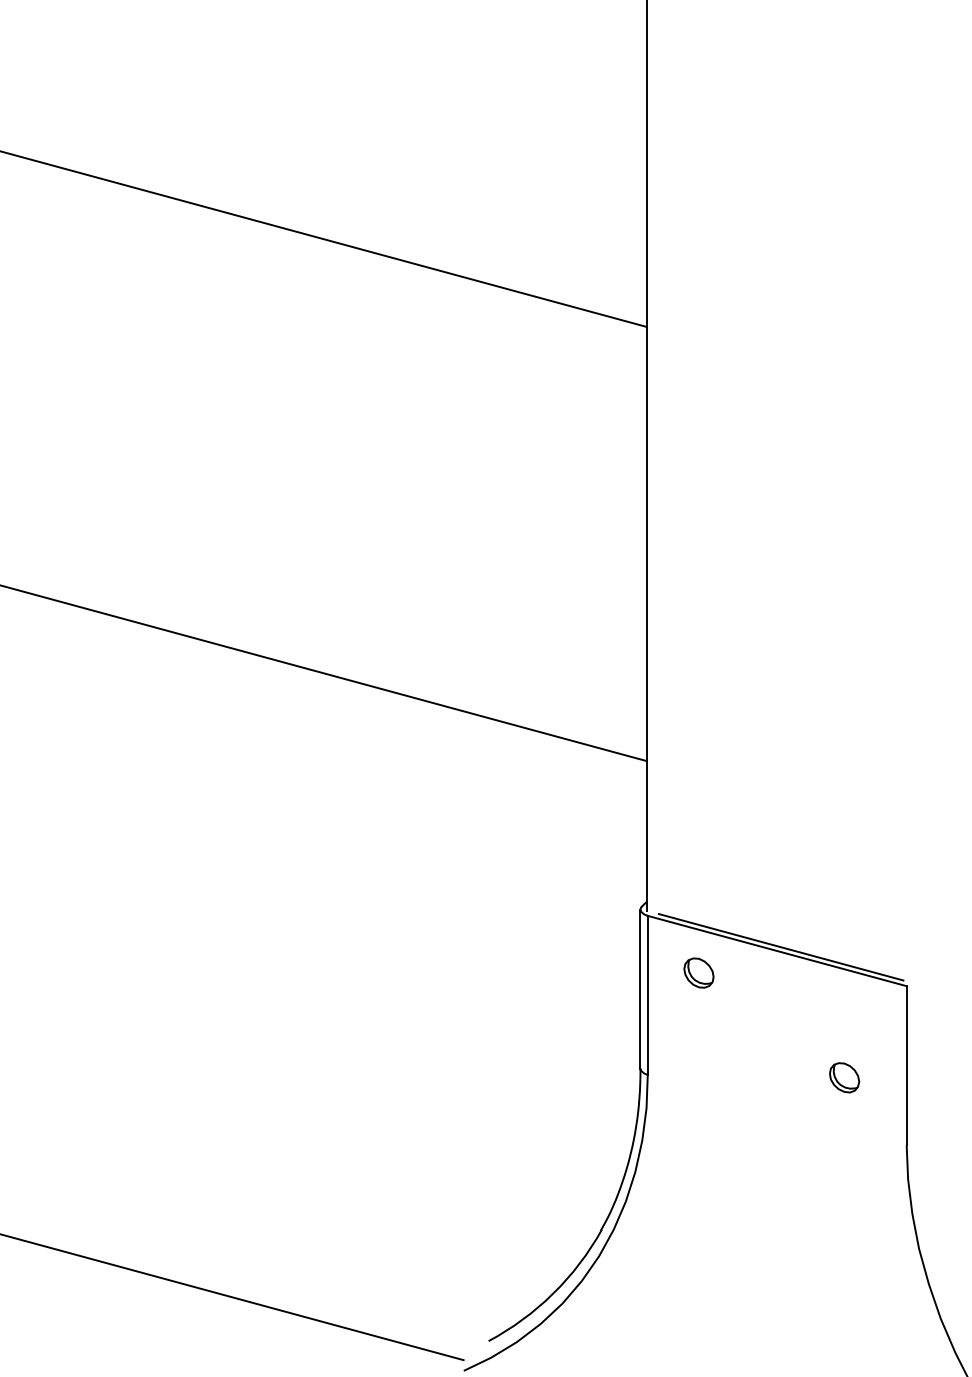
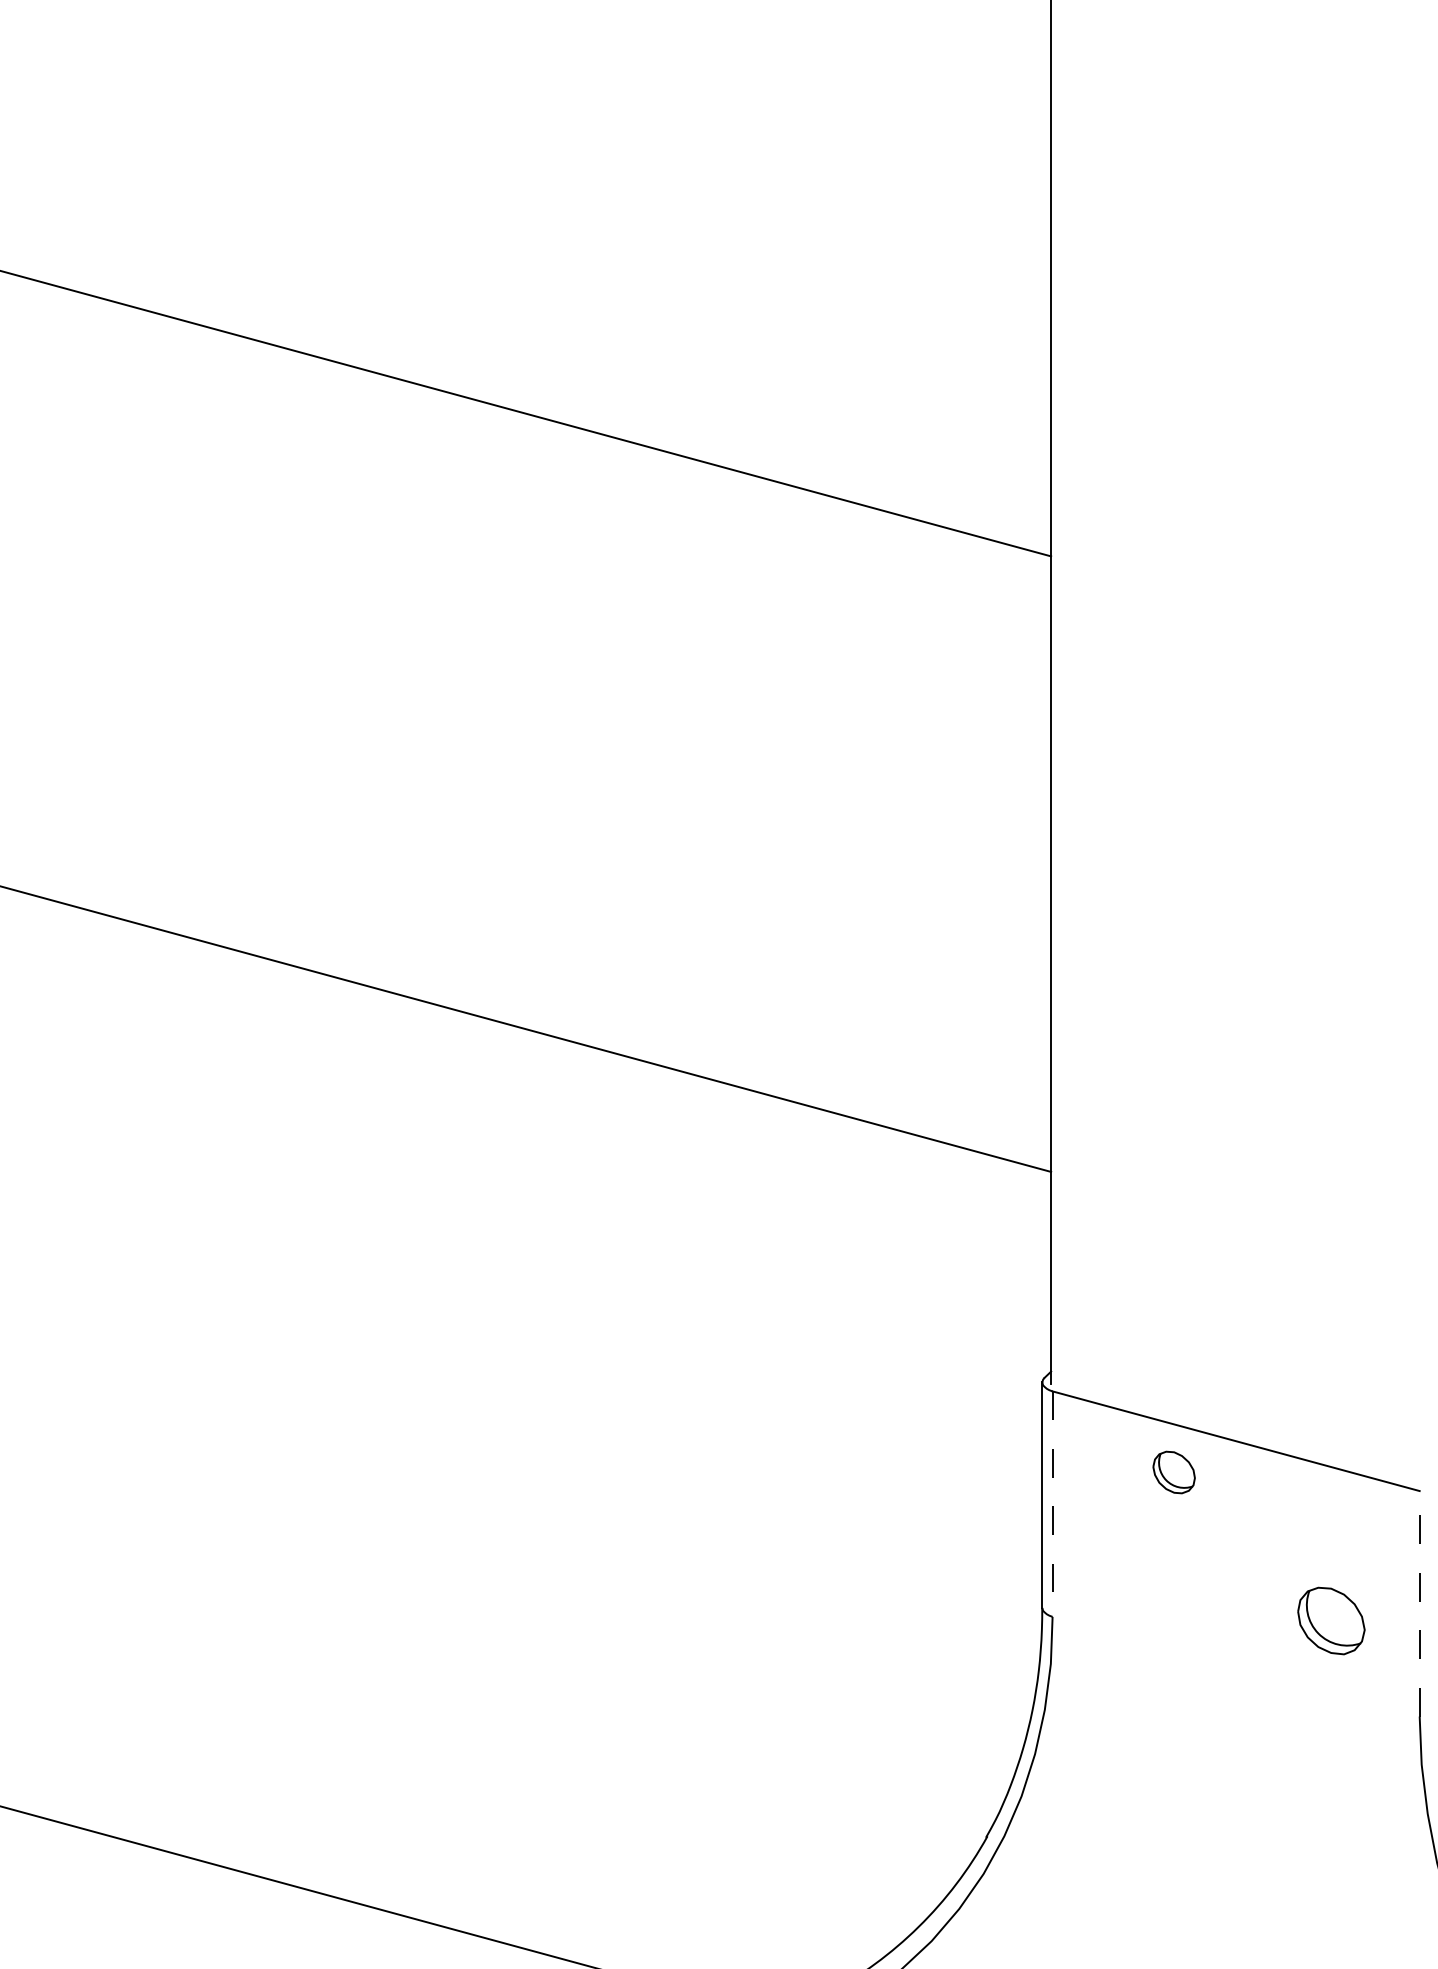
line: (781, 946) -> (1241, 1435), removed
part: (698, 973) -> (1173, 1472), moved
line: (647, 995) -> (1052, 1504), solid -> dashed
line: (906, 1065) -> (1419, 1603), solid -> dashed
part: (844, 1077) -> (1331, 1620), size x1.6

